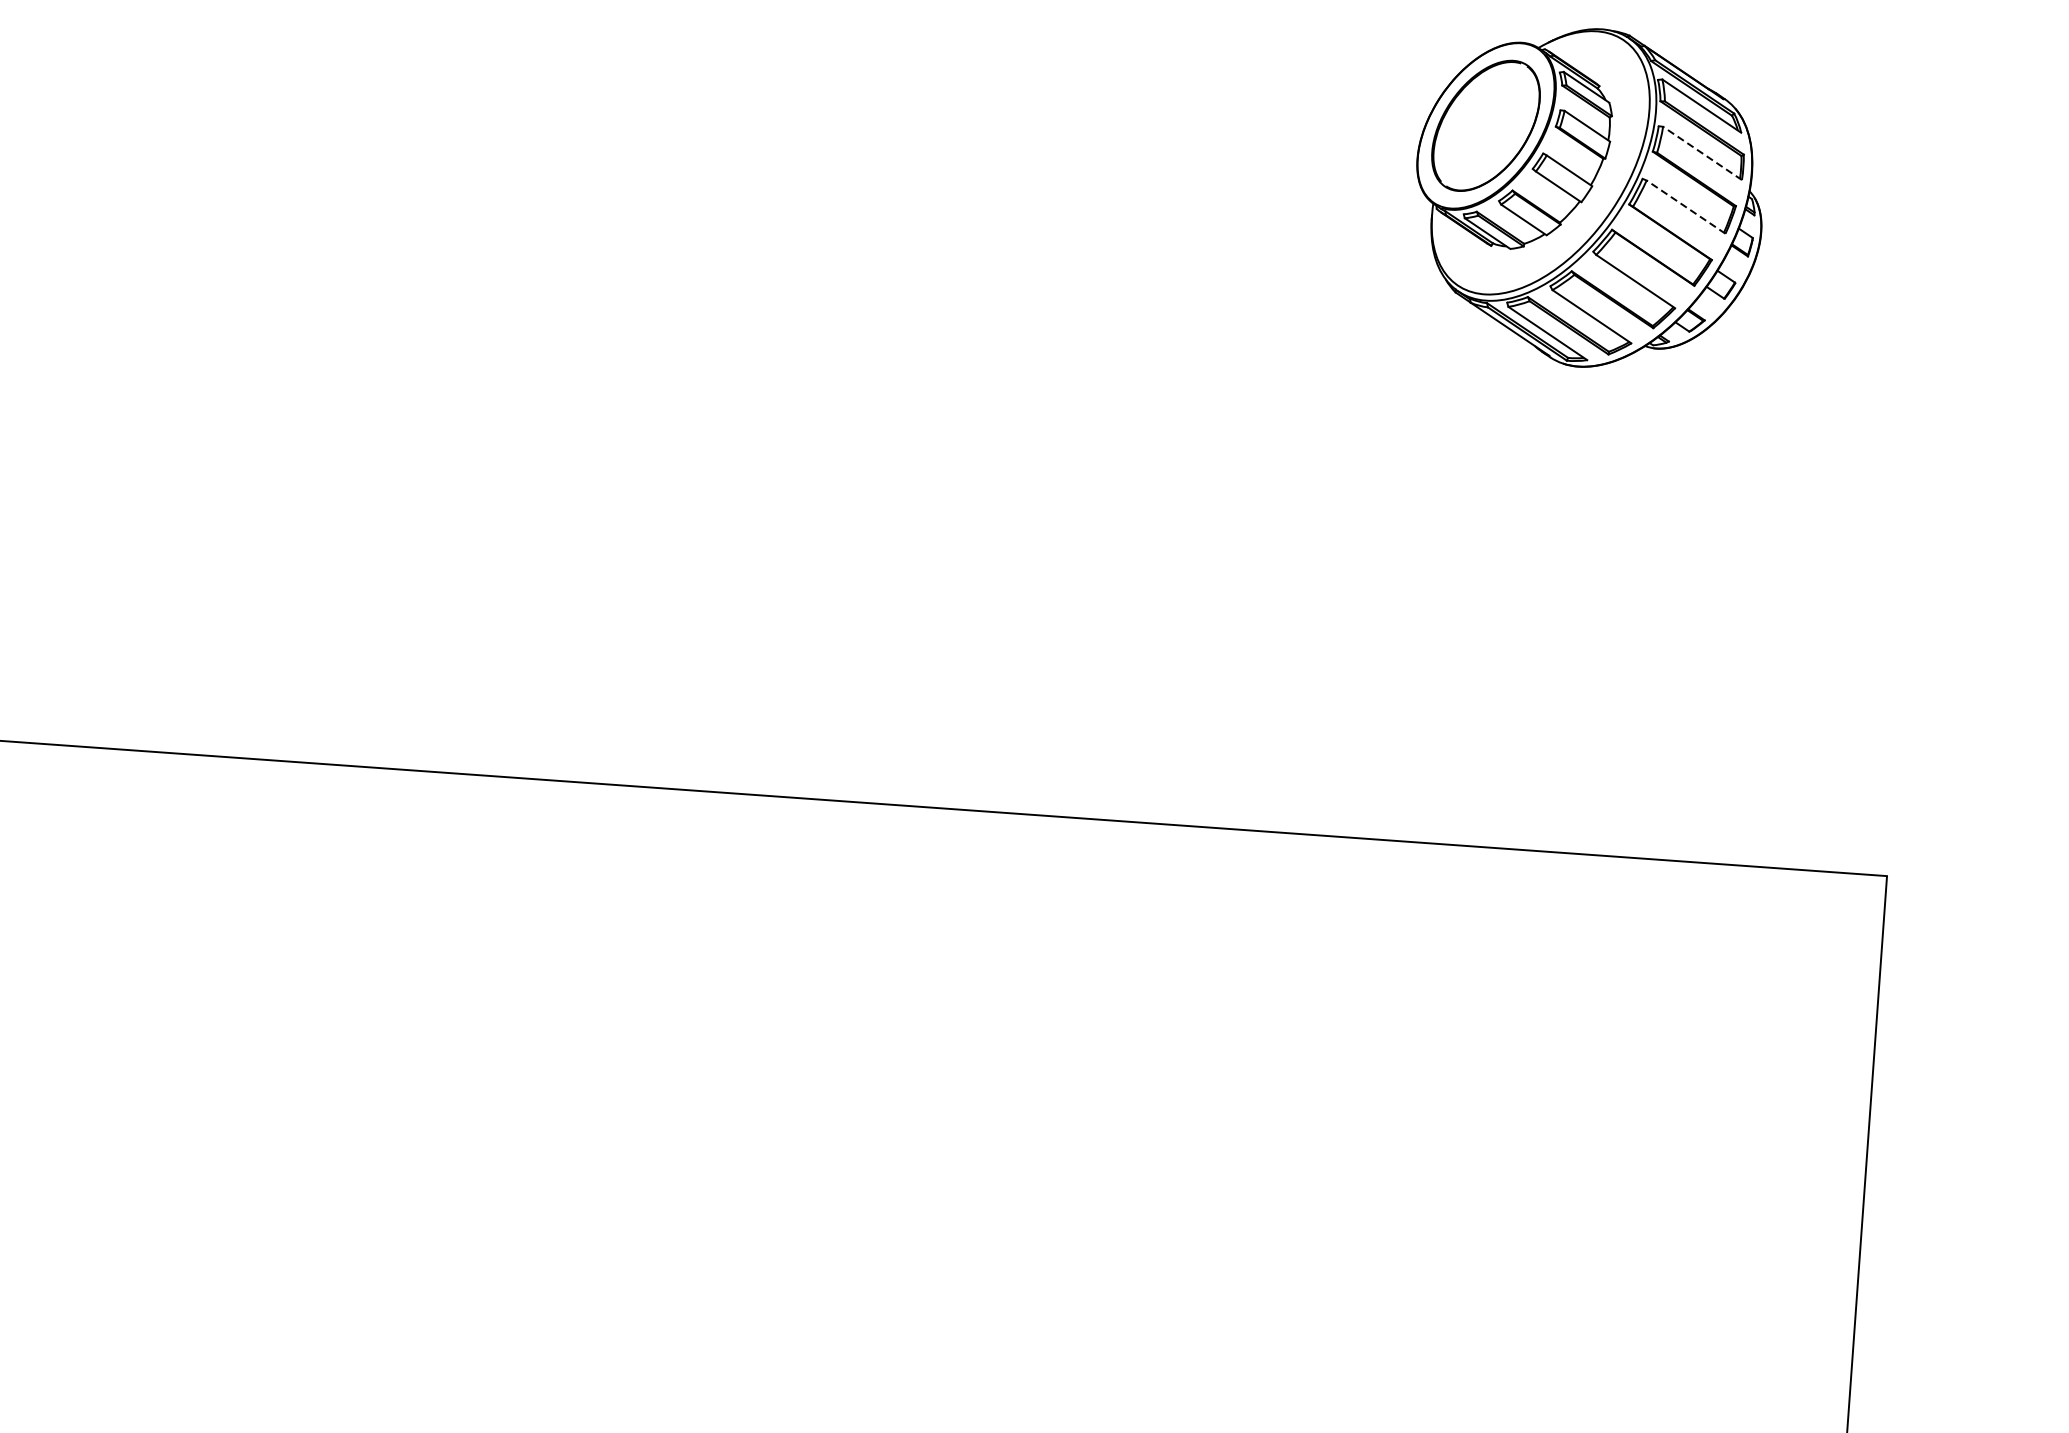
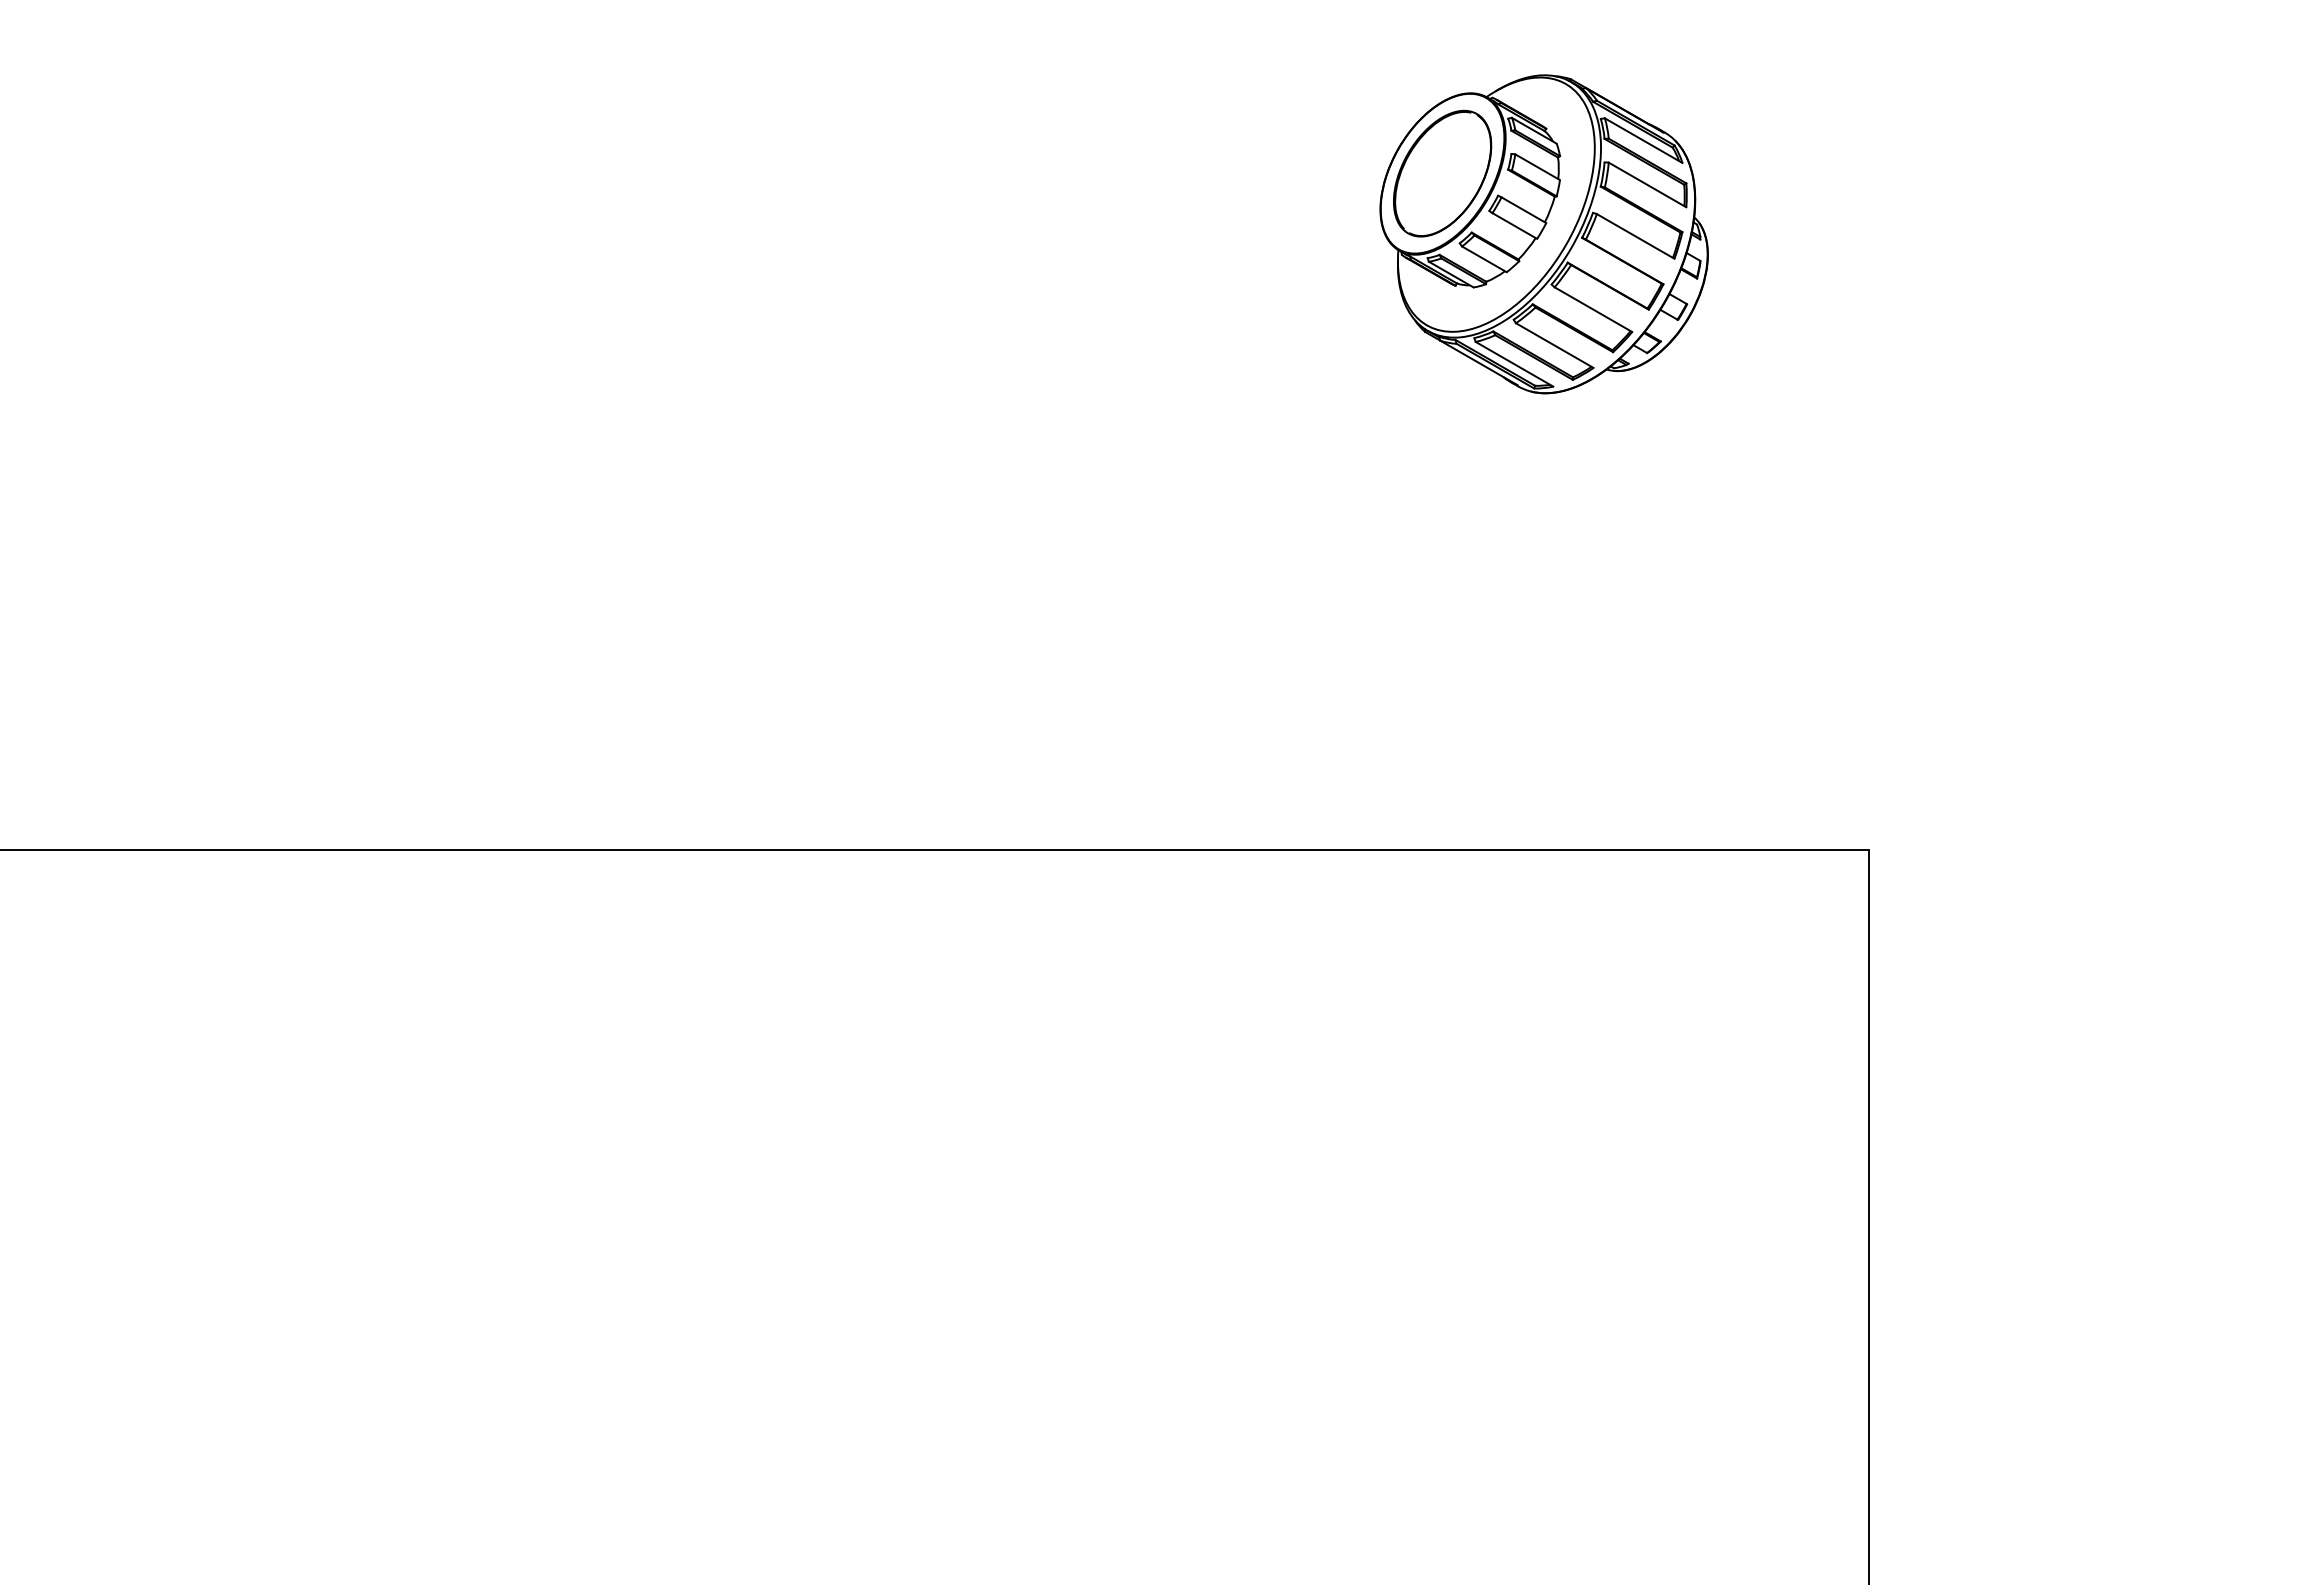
line: (1702, 152) -> (1647, 184), dashed -> solid
line: (1685, 207) -> (1635, 236), dashed -> solid

